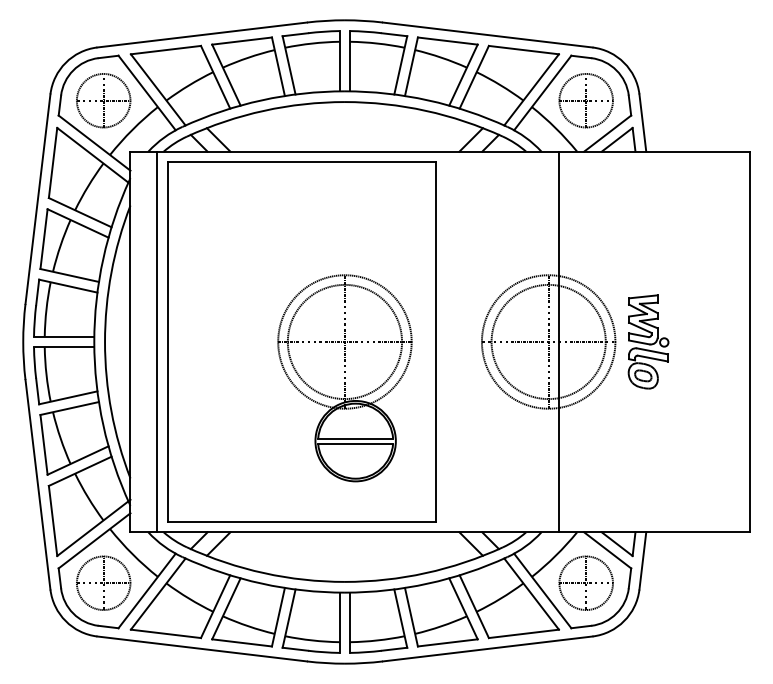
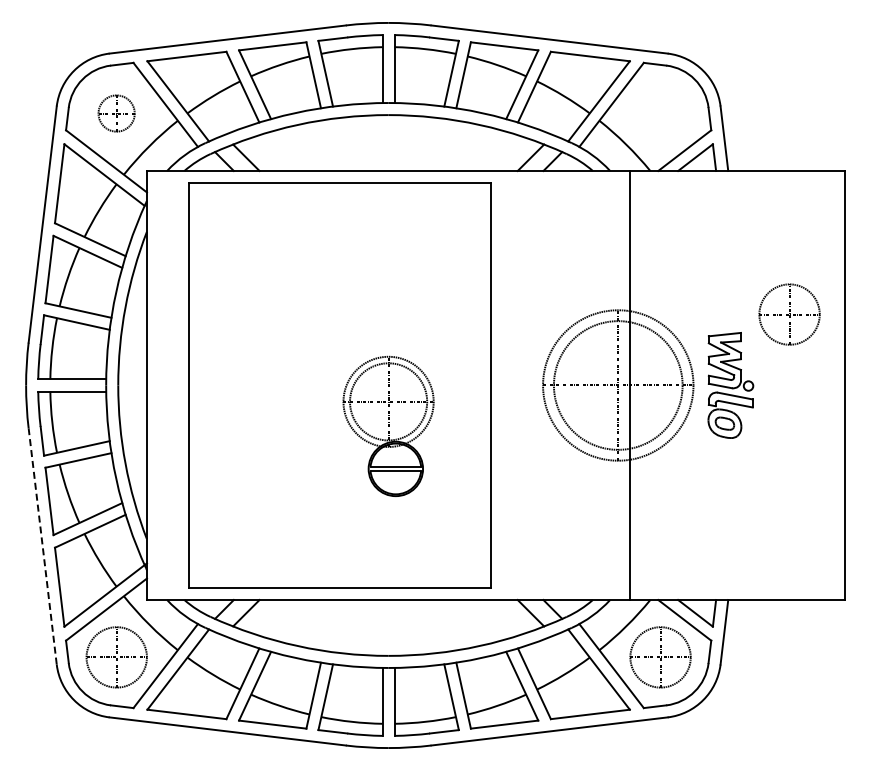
part: (103, 100) -> (116, 113), size x0.6
part: (586, 100) -> (789, 314), moved
line: (157, 342) -> (177, 385), removed
part: (344, 378) -> (388, 426), size x0.6
line: (37, 484) -> (42, 546), solid -> dashed

